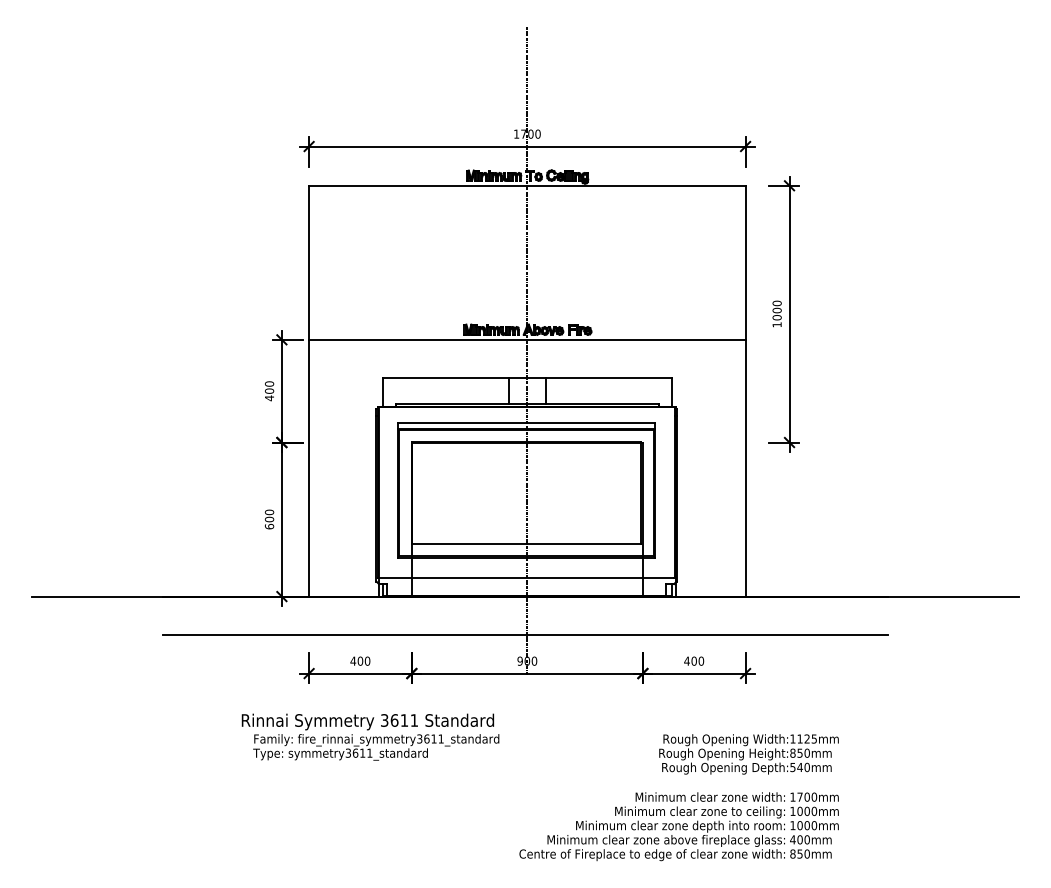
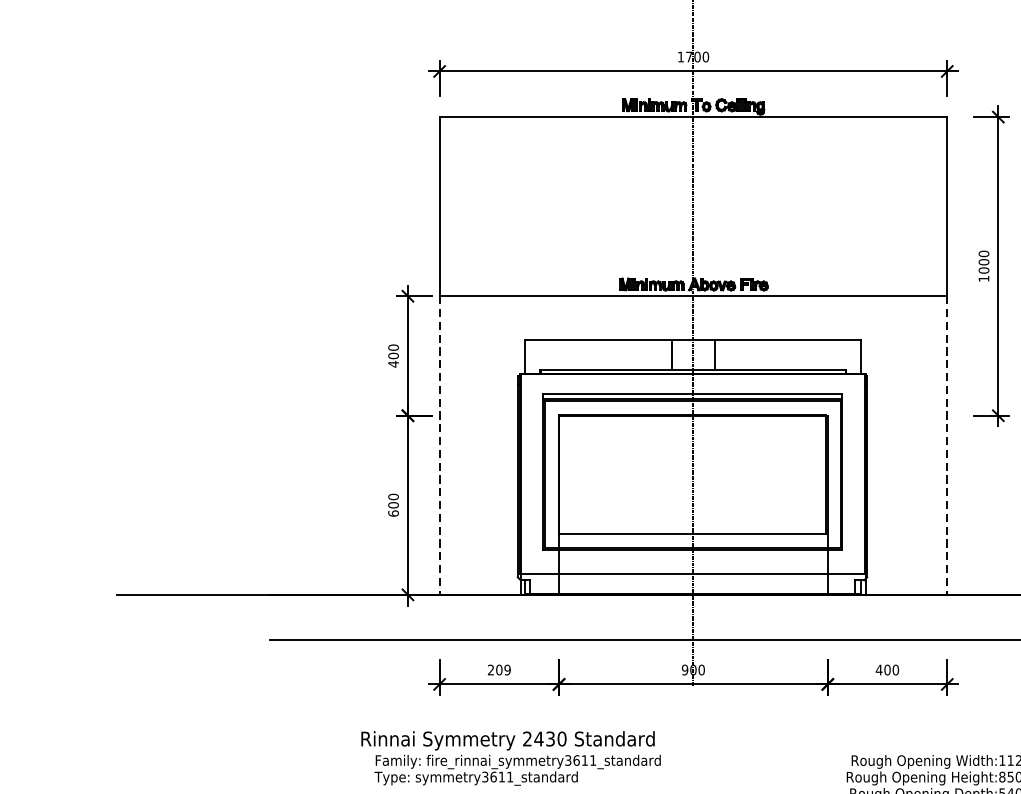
line: (309, 468) -> (440, 445), solid -> dashed
line: (745, 468) -> (947, 445), solid -> dashed
text: (360, 660) -> (499, 669), 400 -> 209
text: (399, 720) -> (544, 739), 3611 -> 2430

